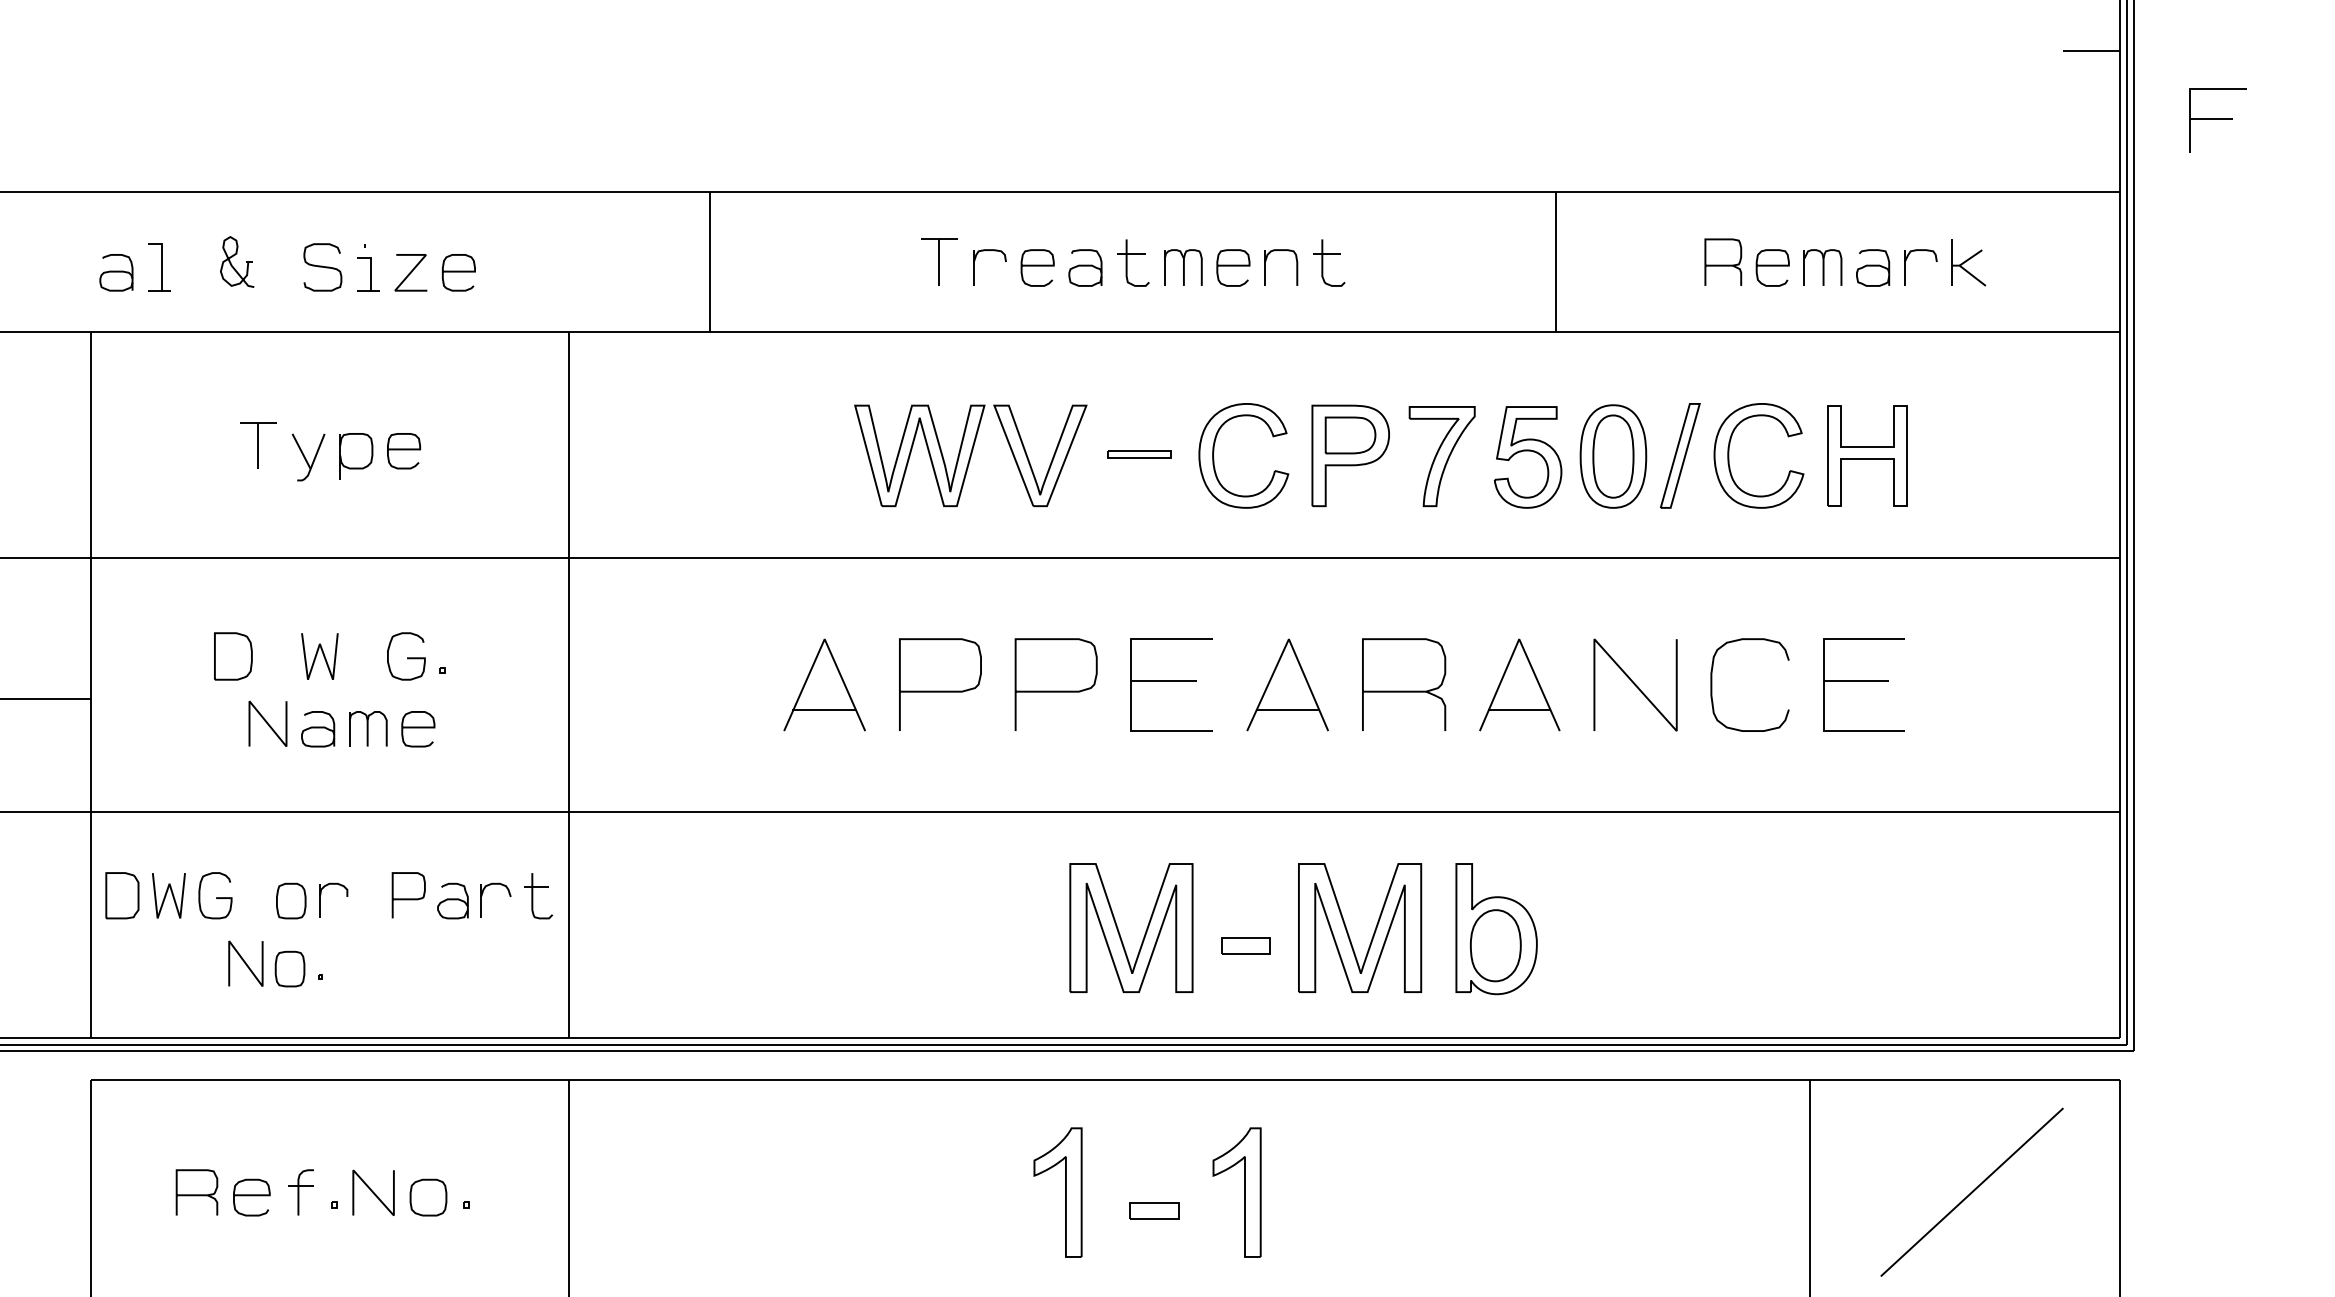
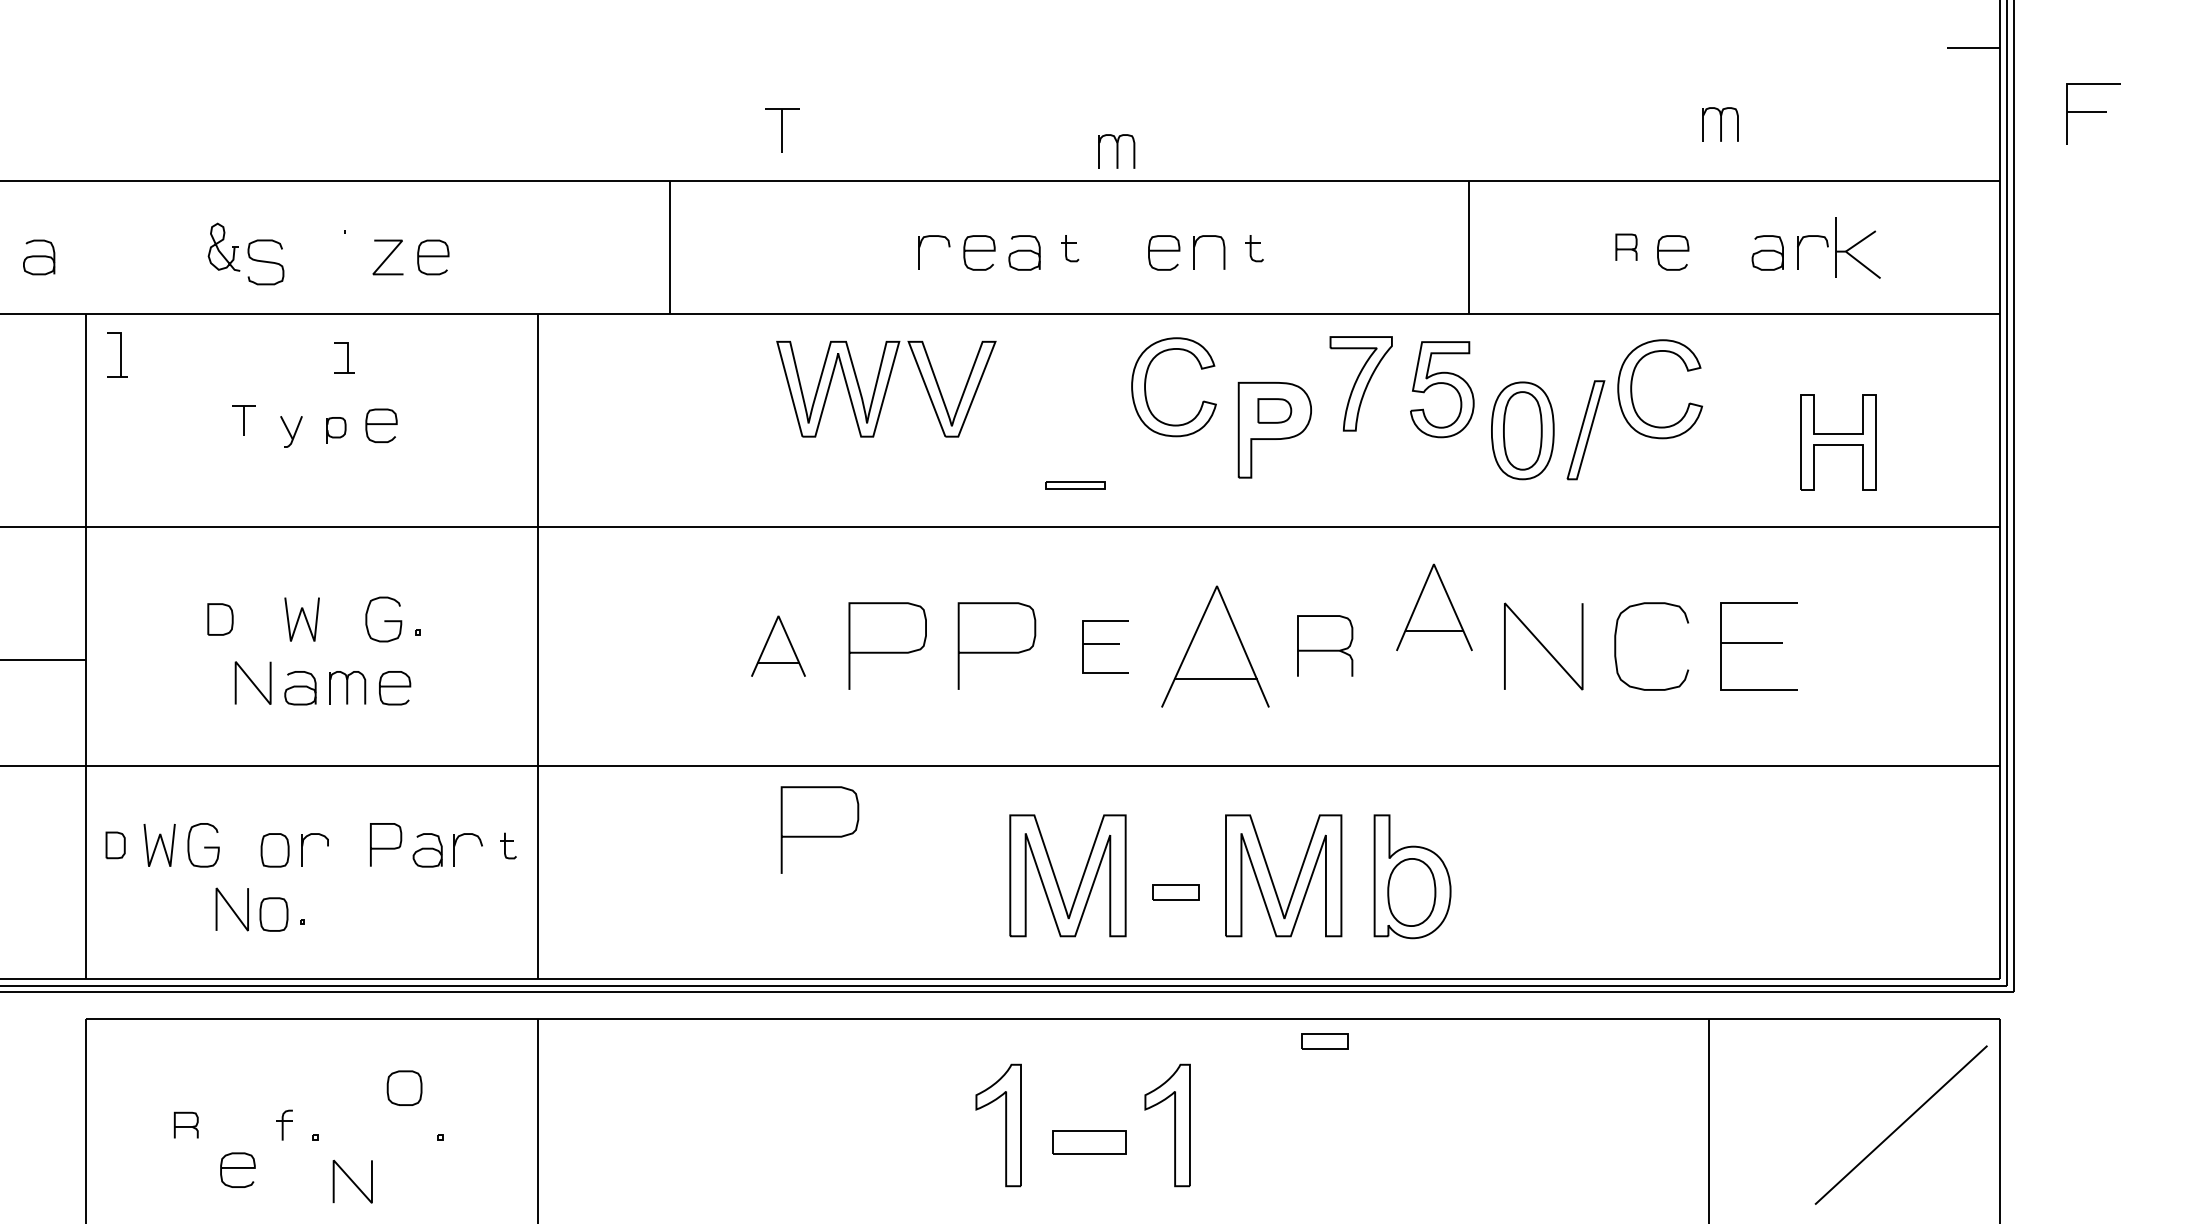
part: (940, 262) -> (782, 130), moved
part: (1723, 262) -> (1626, 247), size x0.6
part: (1133, 263) -> (1069, 248), size x0.6
part: (1329, 263) -> (1254, 248), size x0.6
part: (1969, 263) -> (1858, 248), size x1.4
part: (159, 266) -> (117, 354), moved
curve: (322, 267) -> (265, 262), moved
part: (1182, 267) -> (1116, 151), moved
part: (1822, 267) -> (1720, 124), moved
part: (116, 272) -> (39, 257), moved
part: (367, 273) -> (344, 357), moved
part: (1350, 434) -> (1274, 410), size x0.7
part: (258, 444) -> (244, 419), size x0.7
part: (1139, 454) -> (1075, 485), moved
part: (970, 455) -> (886, 388), moved
part: (356, 456) -> (336, 430), size x0.6
part: (1441, 456) -> (1360, 383), moved
part: (1729, 456) -> (1632, 389), moved
part: (1867, 456) -> (1838, 442), moved
part: (308, 457) -> (291, 431), size x0.7
part: (1528, 457) -> (1442, 389), moved
part: (1214, 460) -> (1146, 391), moved
part: (233, 656) -> (220, 619), size x0.7
part: (824, 683) -> (778, 645), size x0.7
part: (1287, 683) -> (1215, 645), size x1.4
part: (1403, 683) -> (1324, 645), size x0.7
part: (1171, 685) -> (1105, 646), size x0.6
part: (1519, 685) -> (1434, 607), moved
curve: (868, 885) -> (819, 835), added
part: (122, 895) -> (115, 845), size x0.6
part: (538, 895) -> (508, 845), size x0.6
part: (1403, 1103) -> (1324, 1041), added
line: (1971, 1191) -> (1900, 1124), moved
part: (197, 1192) -> (186, 1125), size x0.6
part: (301, 1192) -> (284, 1125), size x0.7
curve: (373, 1192) -> (352, 1181), moved
curve: (251, 1195) -> (237, 1168), moved
part: (428, 1196) -> (404, 1087), moved
part: (1154, 1210) -> (1089, 1142), size x1.6

